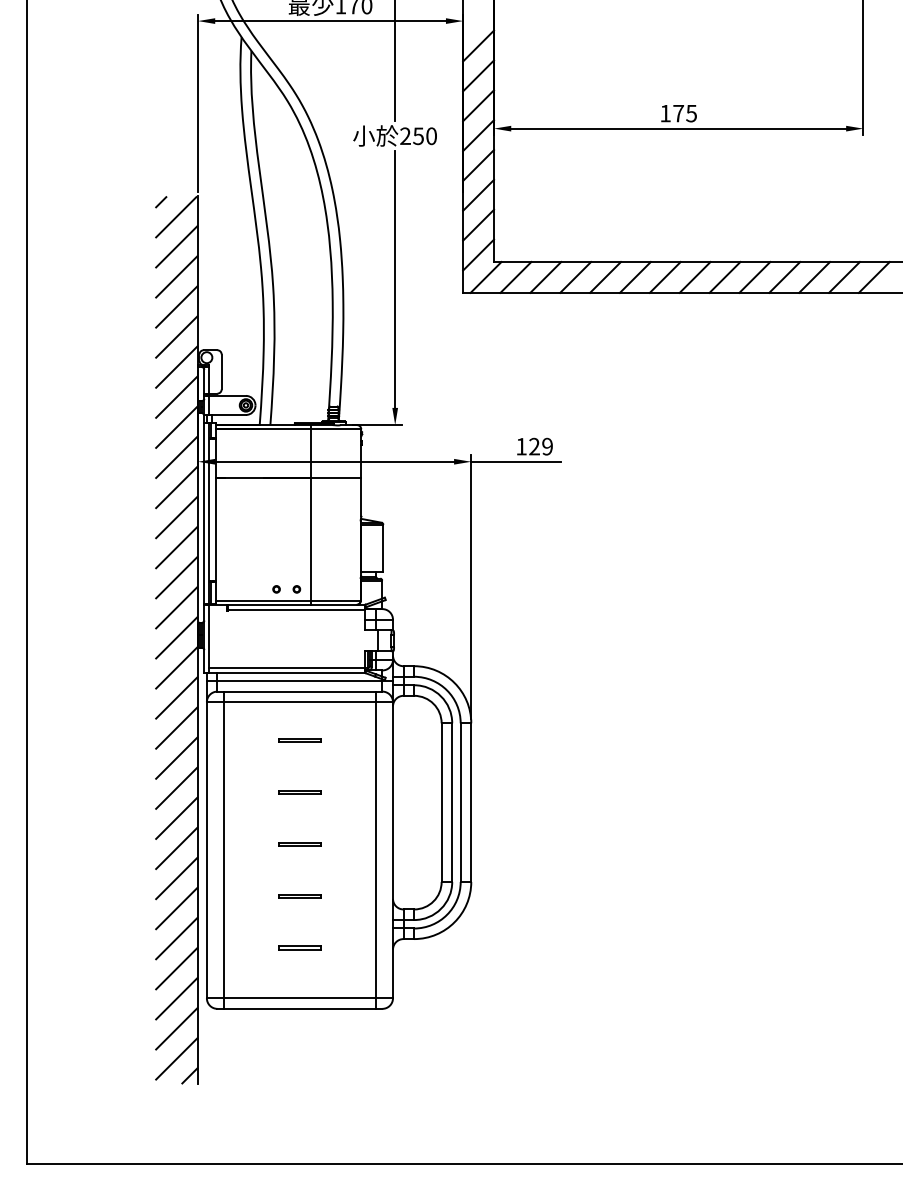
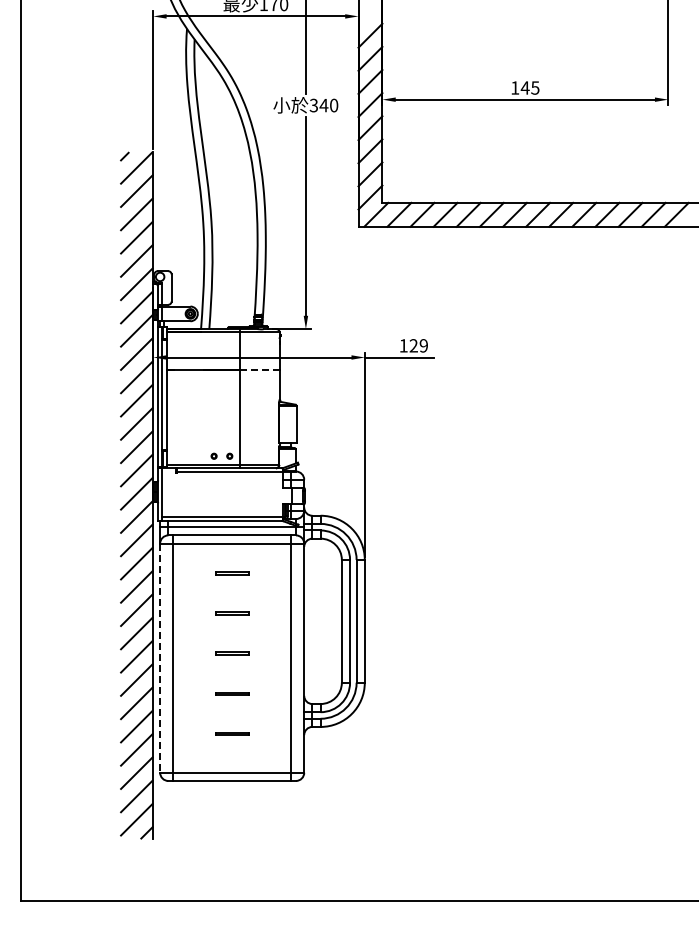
text: (677, 112) -> (524, 87), 175 -> 145
text: (411, 136) -> (318, 105), 250 -> 340
line: (336, 477) -> (260, 369), solid -> dashed
line: (207, 850) -> (160, 658), solid -> dashed

